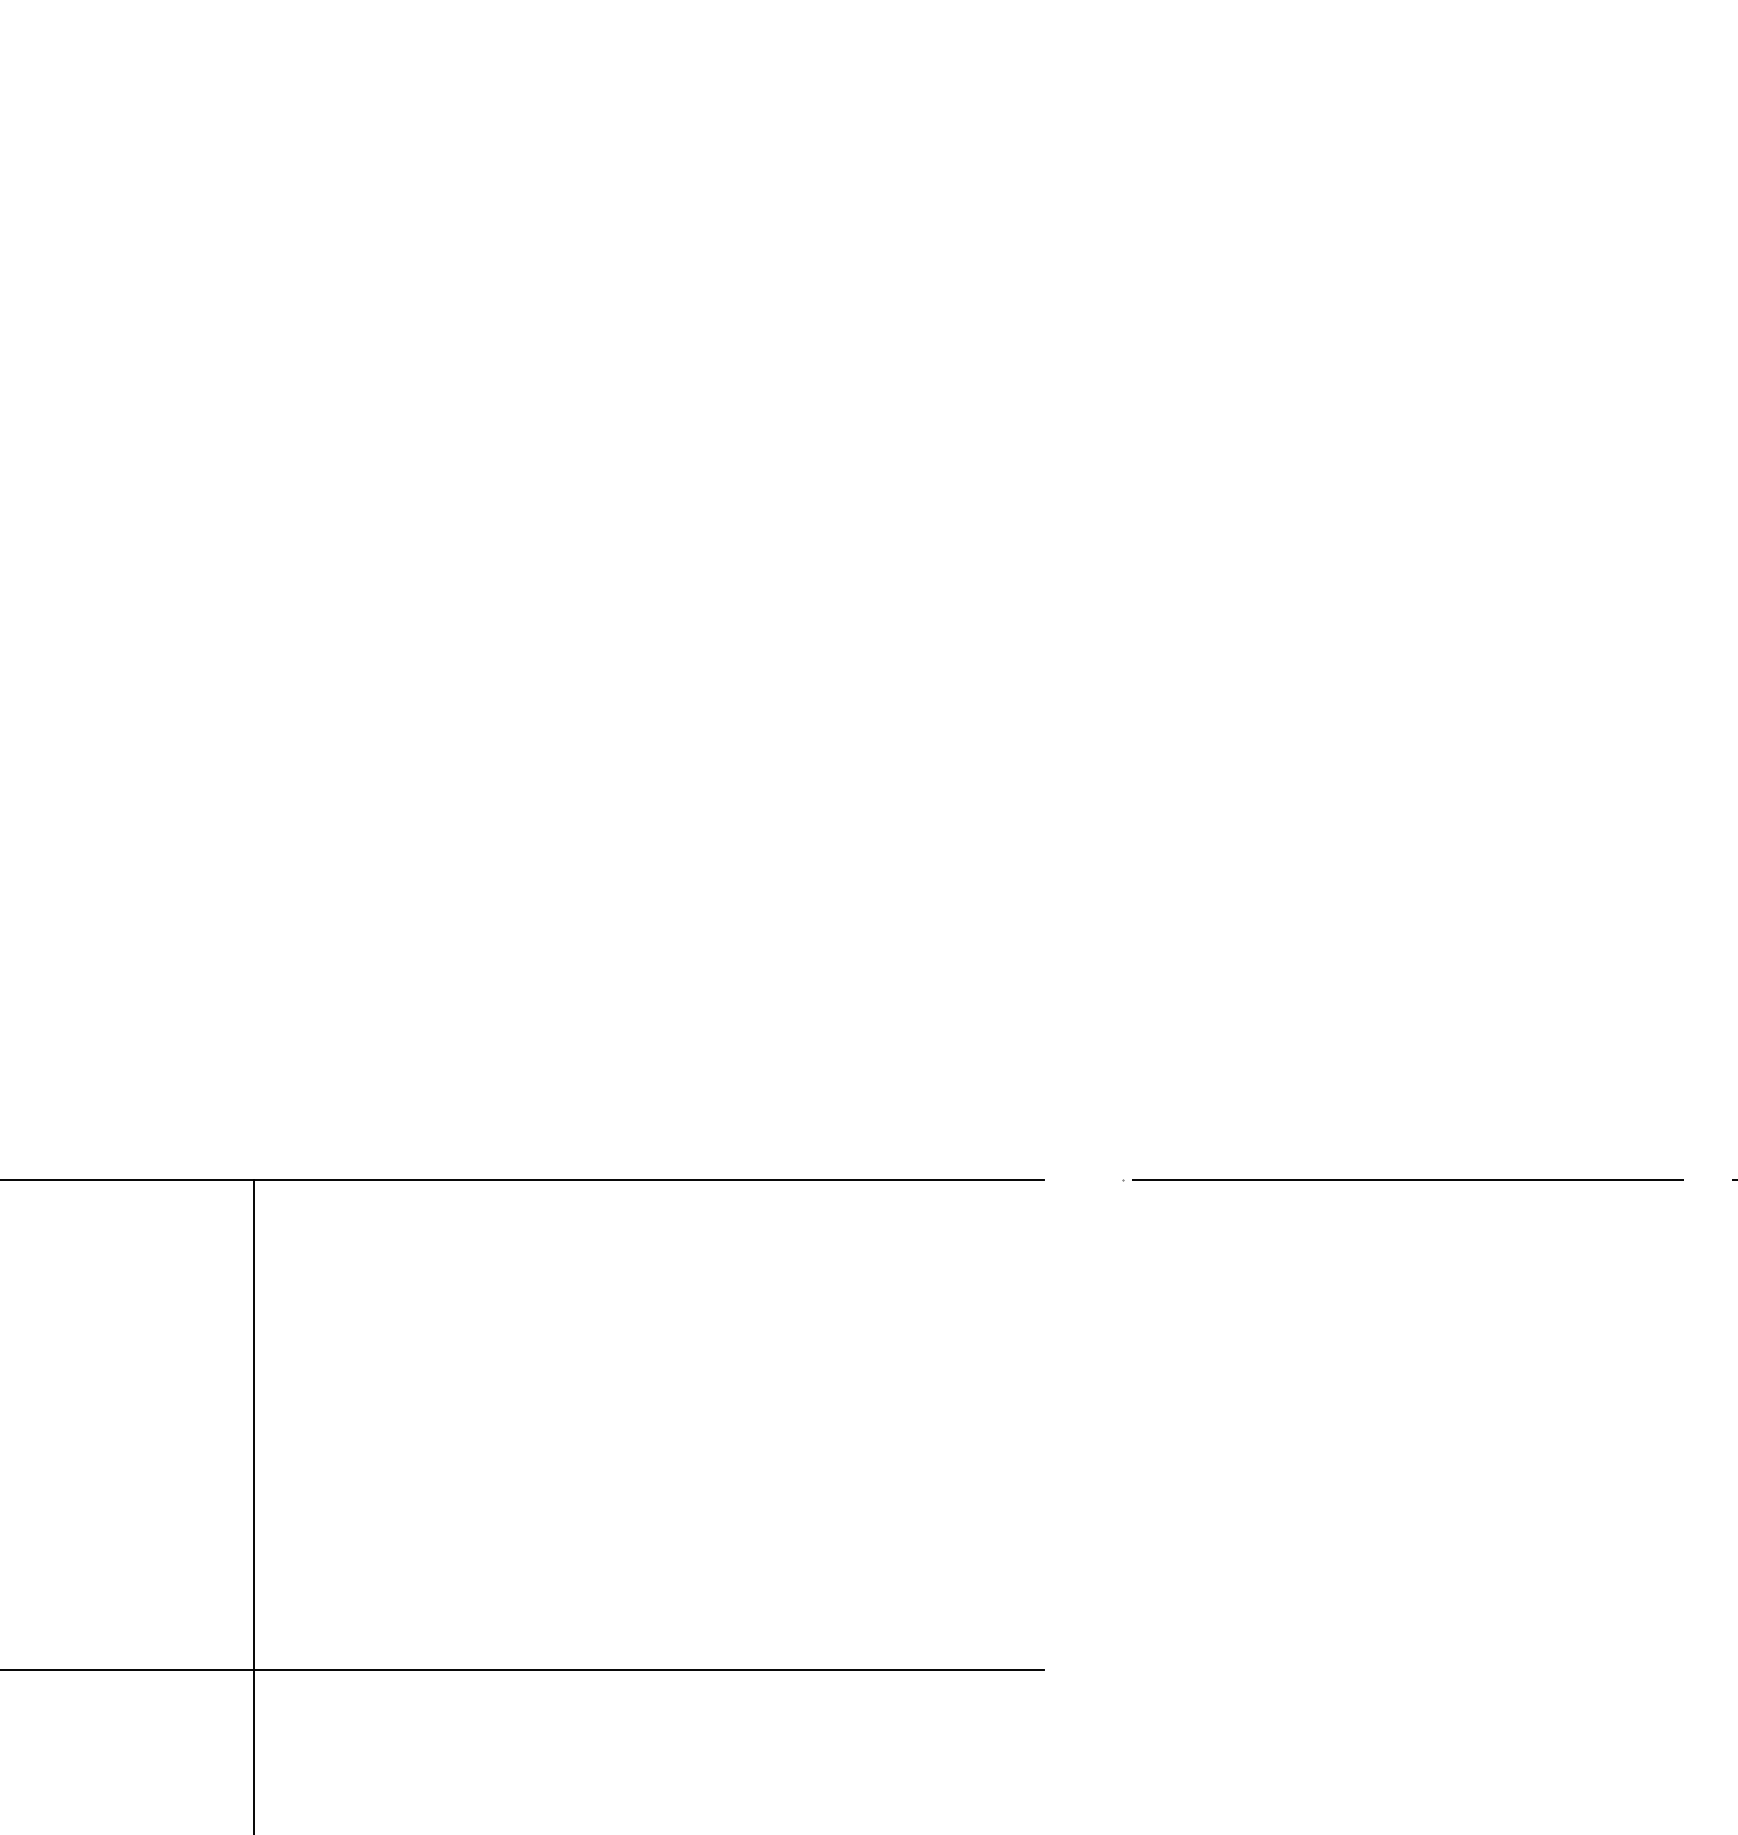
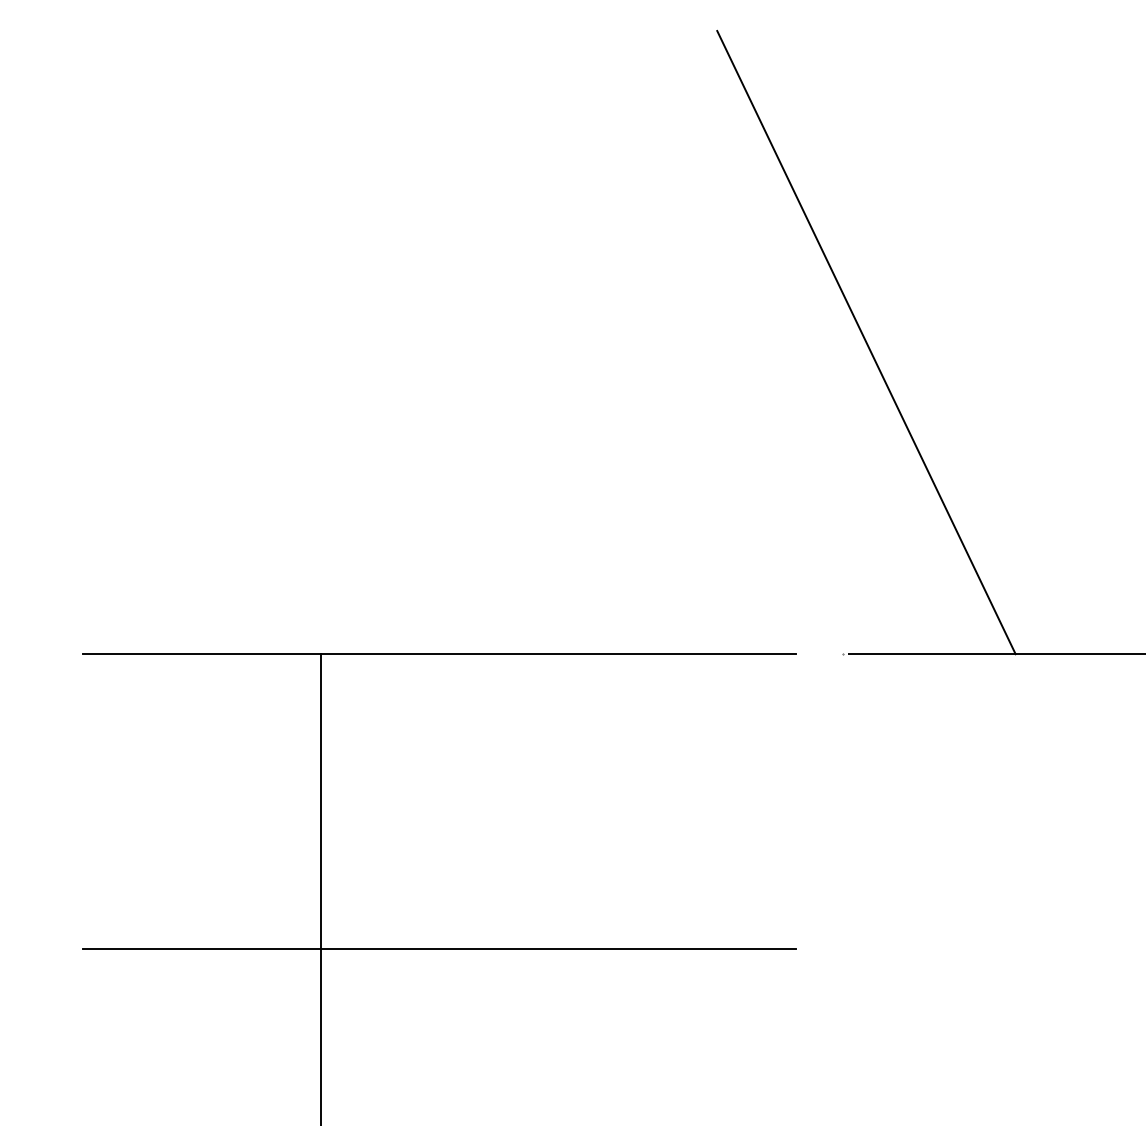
line: (1161, 661) -> (866, 342), added

